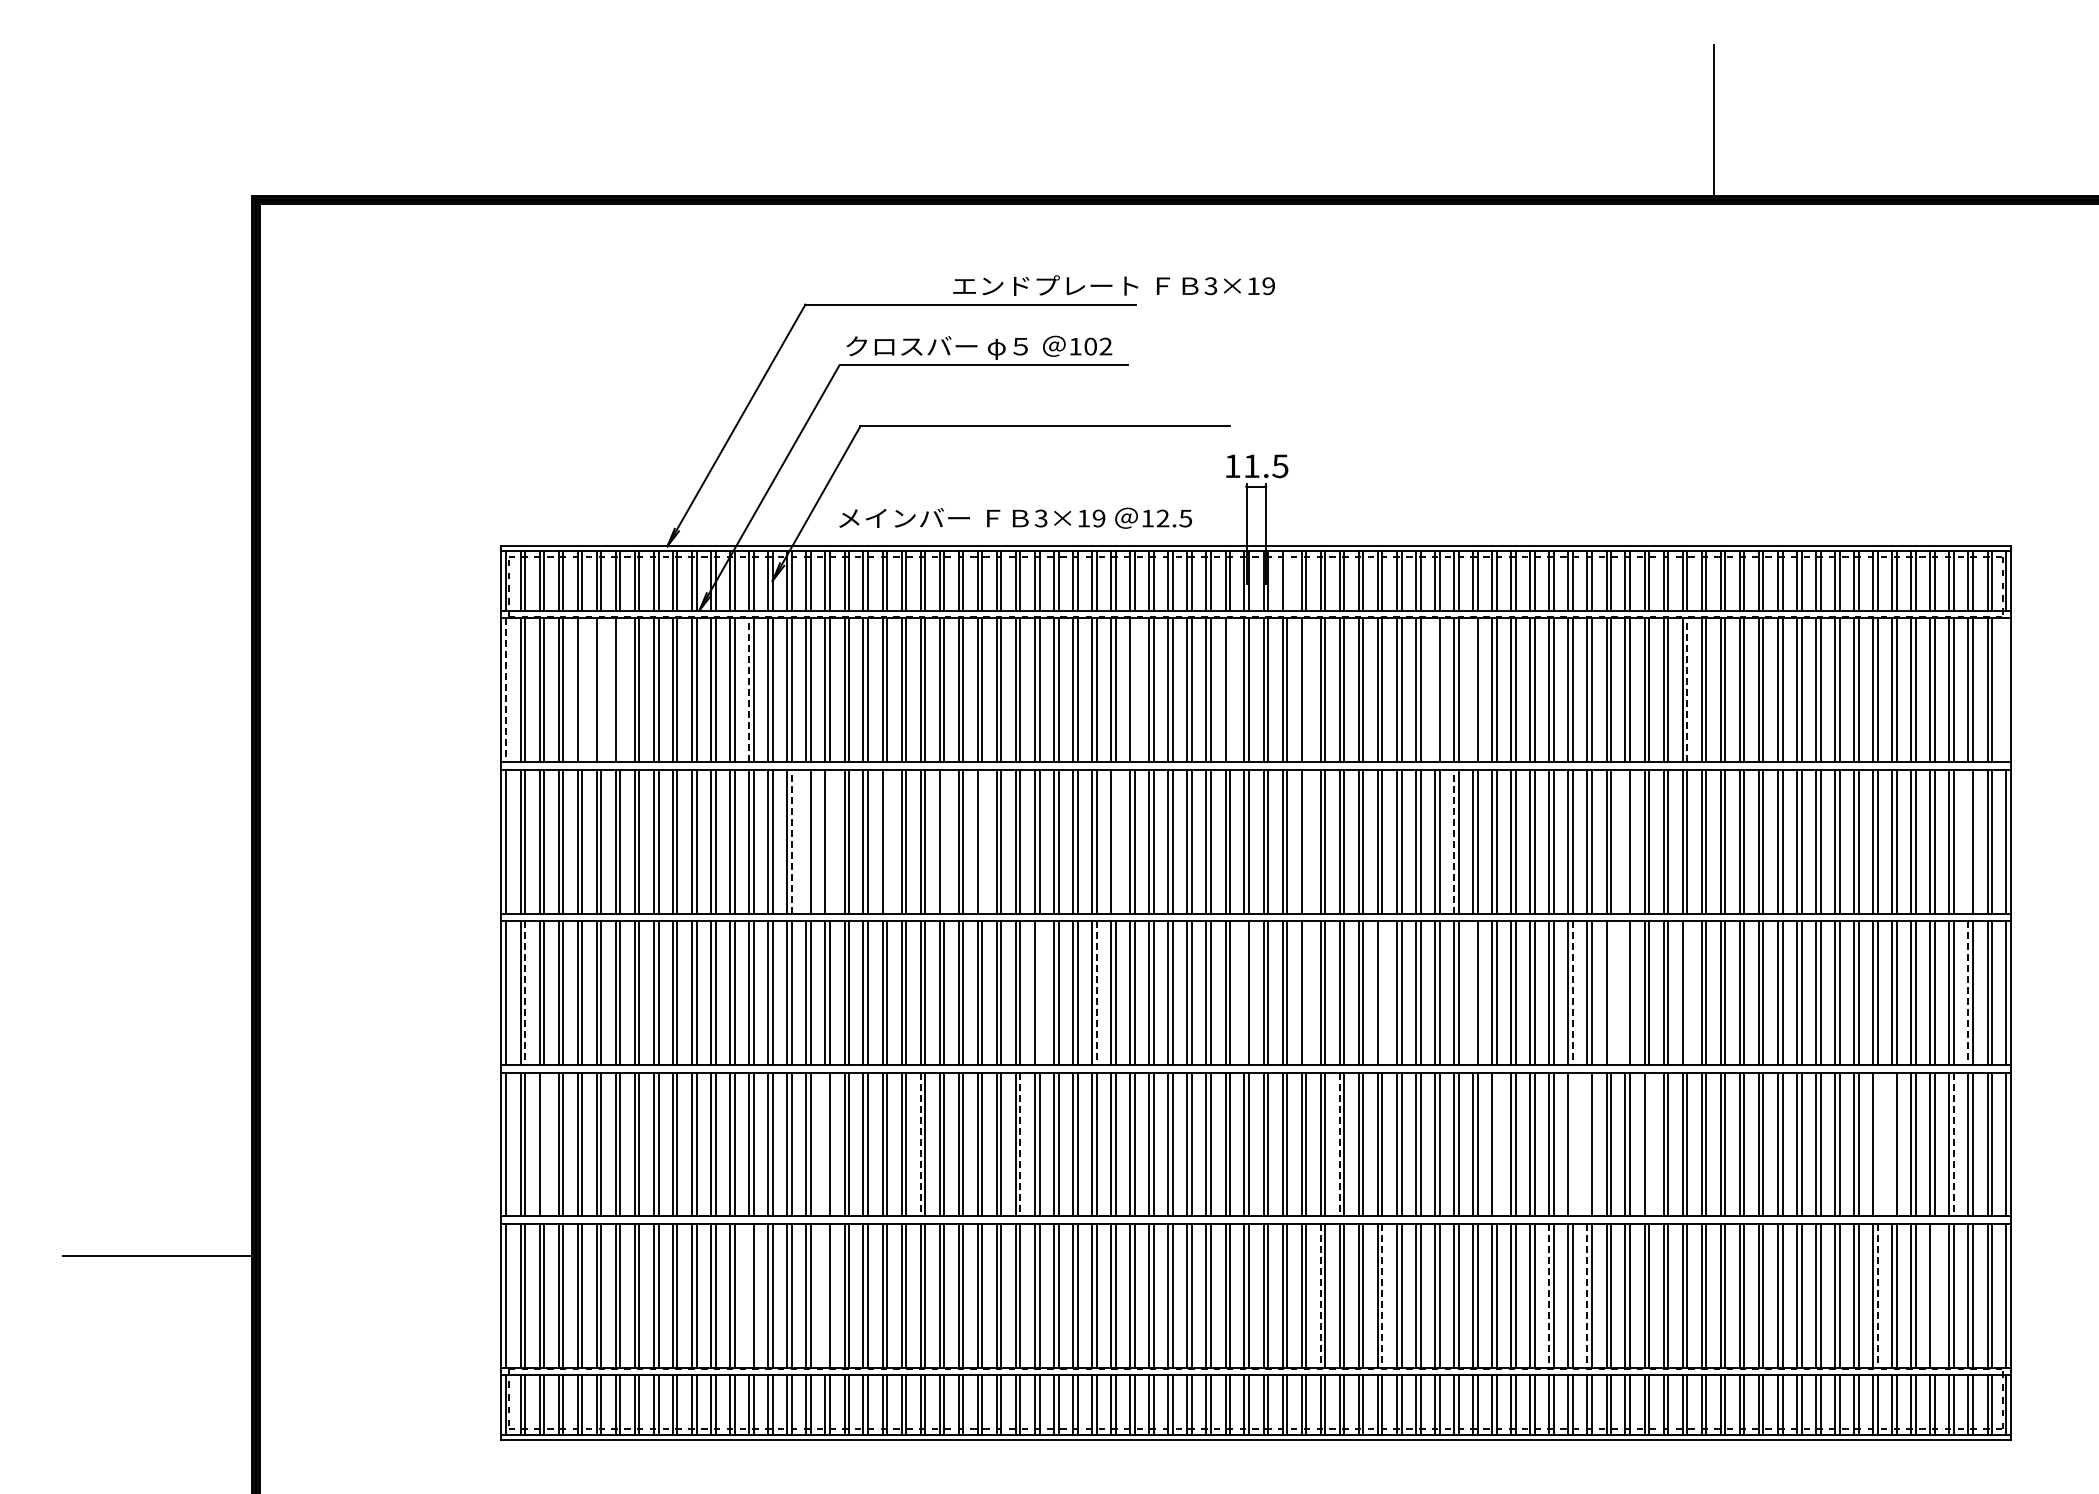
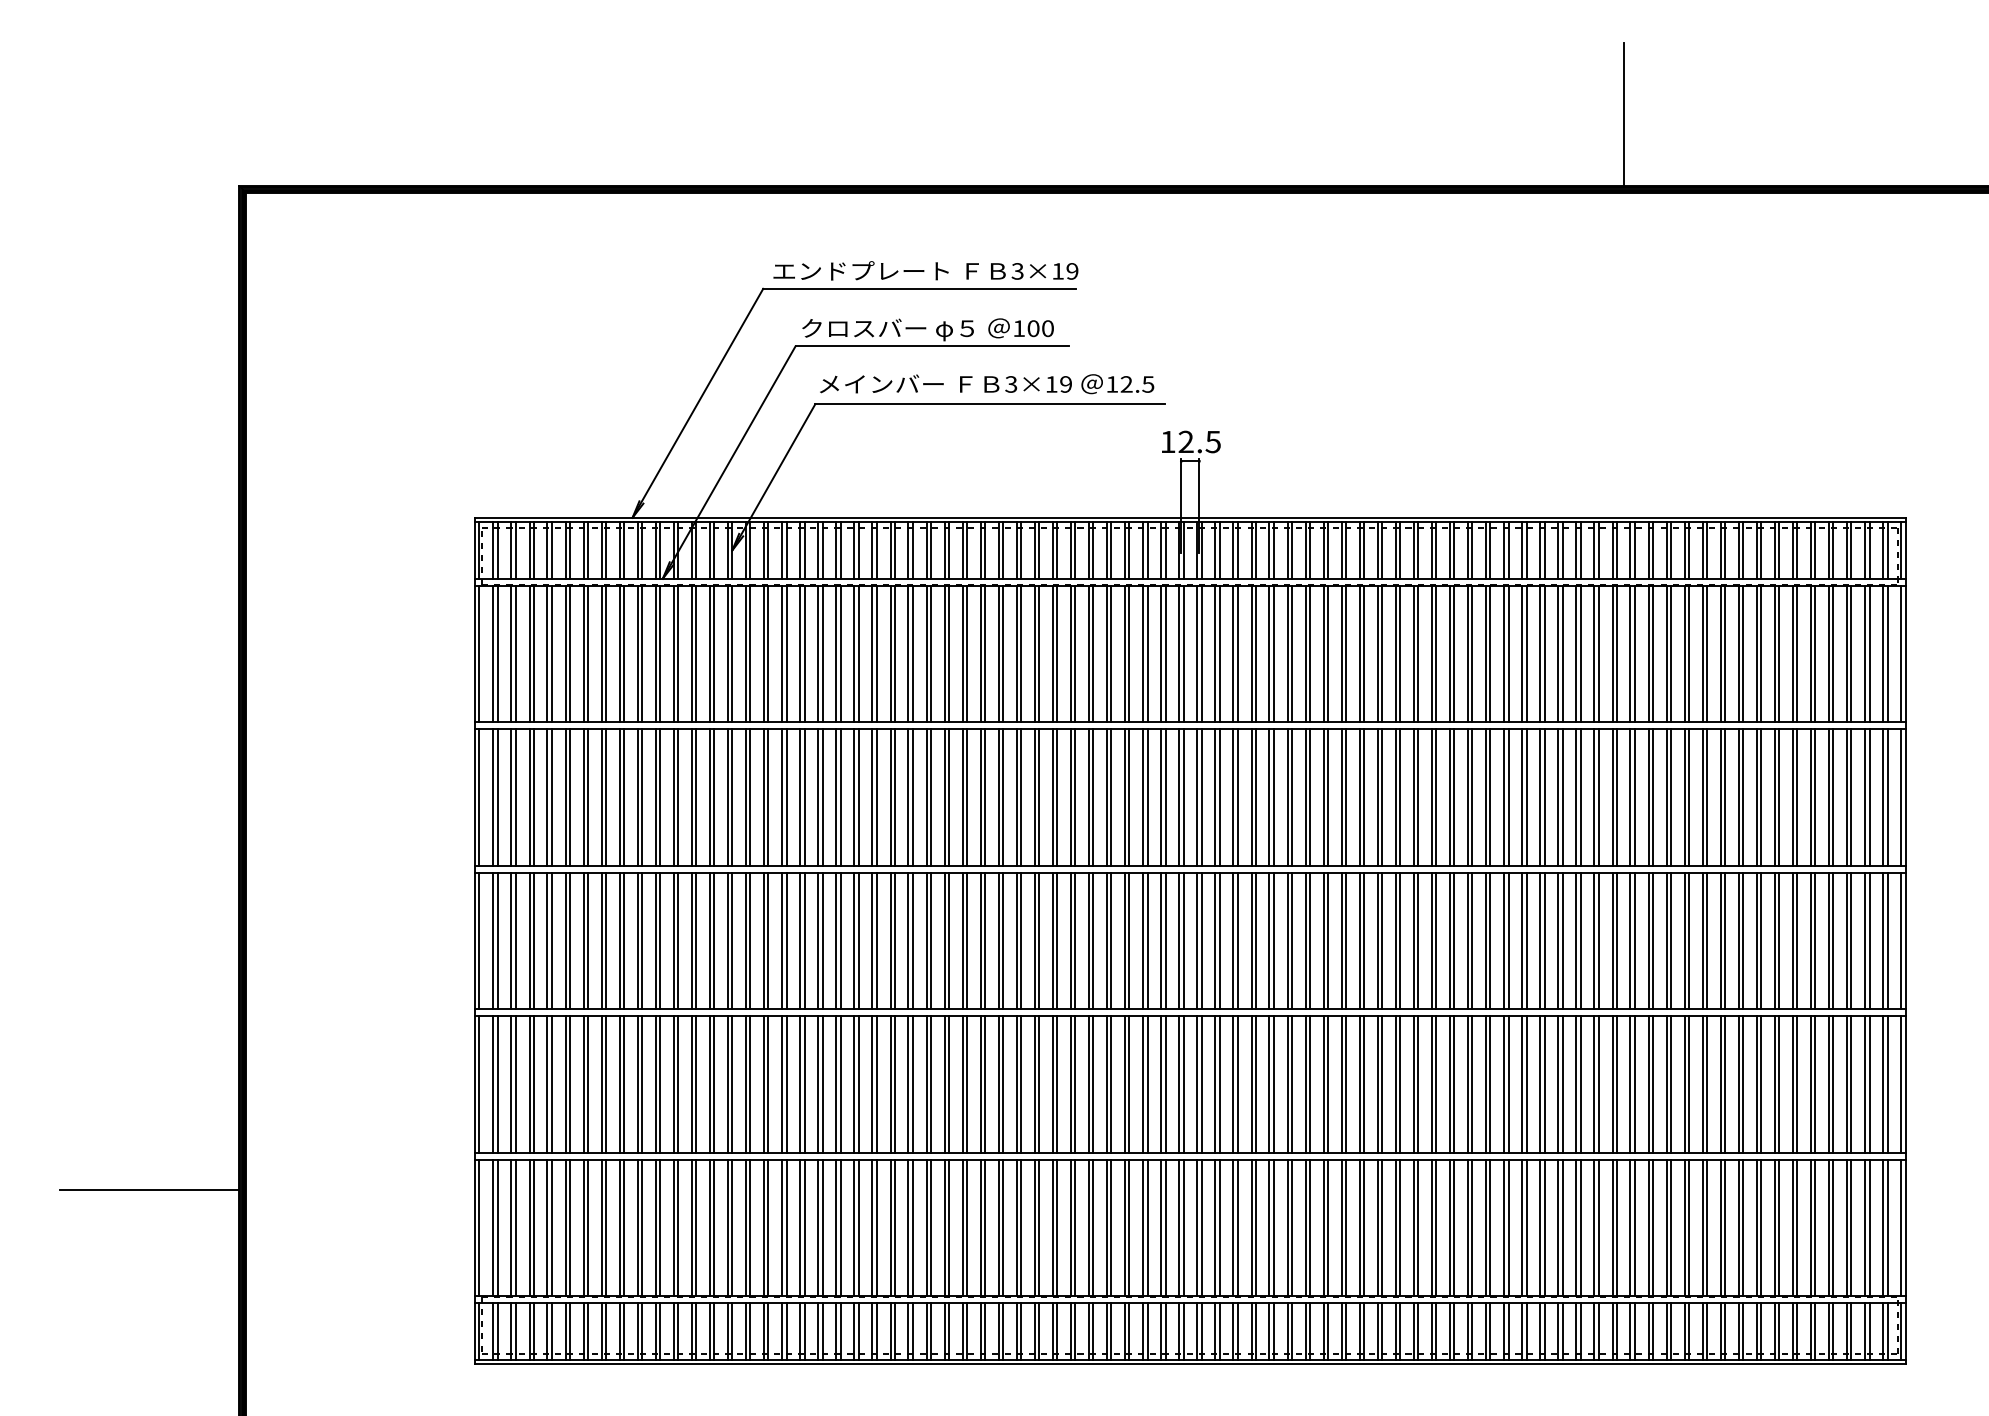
text: (1113, 285) -> (925, 270), moved
text: (1105, 346) -> (1047, 328), 102 -> 100
text: (1251, 465) -> (1185, 441), 11.5 -> 12.5
text: (1015, 517) -> (986, 383), moved
line: (1287, 580) -> (1220, 550), added
line: (505, 690) -> (479, 654), dashed -> solid
line: (582, 690) -> (552, 654), added
line: (601, 690) -> (570, 654), added
line: (620, 690) -> (588, 654), added
line: (749, 690) -> (710, 654), dashed -> solid
line: (1134, 690) -> (1075, 654), added
line: (1230, 690) -> (1165, 654), added
line: (1306, 690) -> (1238, 654), added
line: (1434, 690) -> (1359, 654), added
line: (1473, 690) -> (1396, 654), added
line: (1687, 690) -> (1599, 654), dashed -> solid
line: (2006, 690) -> (1901, 654), added
line: (791, 841) -> (750, 797), dashed -> solid
line: (806, 841) -> (764, 797), added
line: (829, 841) -> (786, 797), added
line: (887, 841) -> (841, 797), added
line: (944, 841) -> (895, 797), added
line: (982, 841) -> (931, 797), added
line: (1115, 841) -> (1057, 797), added
line: (1306, 841) -> (1238, 797), added
line: (1454, 841) -> (1378, 797), dashed -> solid
line: (1625, 841) -> (1540, 797), added
line: (1968, 841) -> (1865, 797), added
line: (1039, 992) -> (985, 940), added
line: (1244, 992) -> (1179, 940), added
line: (1306, 992) -> (1238, 940), added
line: (1382, 992) -> (1310, 940), added
line: (1473, 992) -> (1396, 940), added
line: (1611, 992) -> (1526, 940), added
line: (1625, 992) -> (1540, 940), added
line: (1687, 992) -> (1599, 940), added
line: (525, 993) -> (498, 941), dashed -> solid
line: (1096, 993) -> (1039, 941), dashed -> solid
line: (1572, 993) -> (1490, 941), dashed -> solid
line: (1968, 993) -> (1865, 941), dashed -> solid
line: (544, 1144) -> (516, 1084), added
line: (825, 1144) -> (782, 1084), added
line: (920, 1144) -> (872, 1084), dashed -> solid
line: (1020, 1144) -> (967, 1084), dashed -> solid
line: (1339, 1144) -> (1269, 1084), dashed -> solid
line: (1496, 1144) -> (1418, 1084), added
line: (1572, 1144) -> (1490, 1084), added
line: (1587, 1144) -> (1504, 1084), added
line: (1649, 1144) -> (1563, 1084), added
line: (1877, 1144) -> (1779, 1084), added
line: (1892, 1144) -> (1793, 1084), added
line: (1953, 1144) -> (1851, 1084), dashed -> solid
line: (749, 1295) -> (710, 1227), added
line: (825, 1295) -> (782, 1227), added
line: (1320, 1295) -> (1251, 1227), dashed -> solid
line: (1382, 1295) -> (1310, 1227), dashed -> solid
line: (1549, 1295) -> (1468, 1227), dashed -> solid
line: (1587, 1295) -> (1504, 1227), dashed -> solid
line: (1877, 1295) -> (1779, 1227), dashed -> solid
line: (1934, 1295) -> (1833, 1227), added

